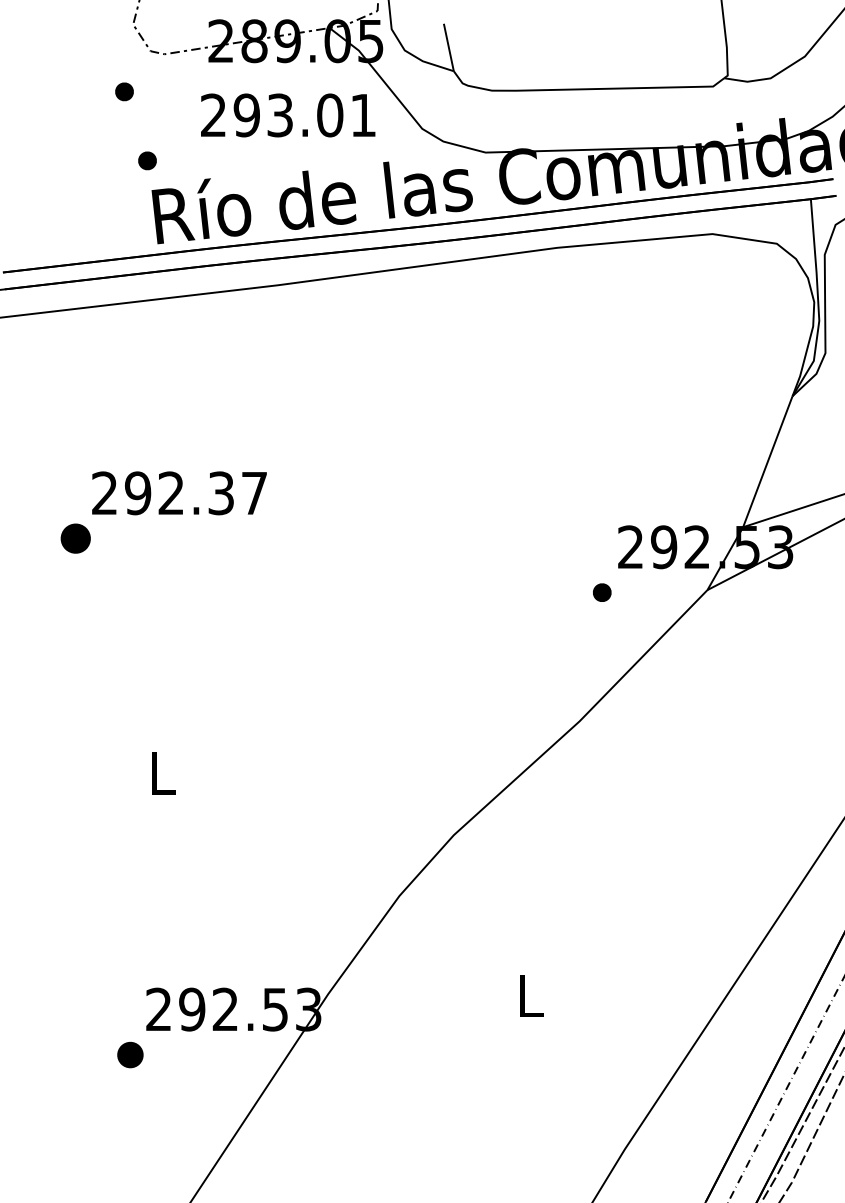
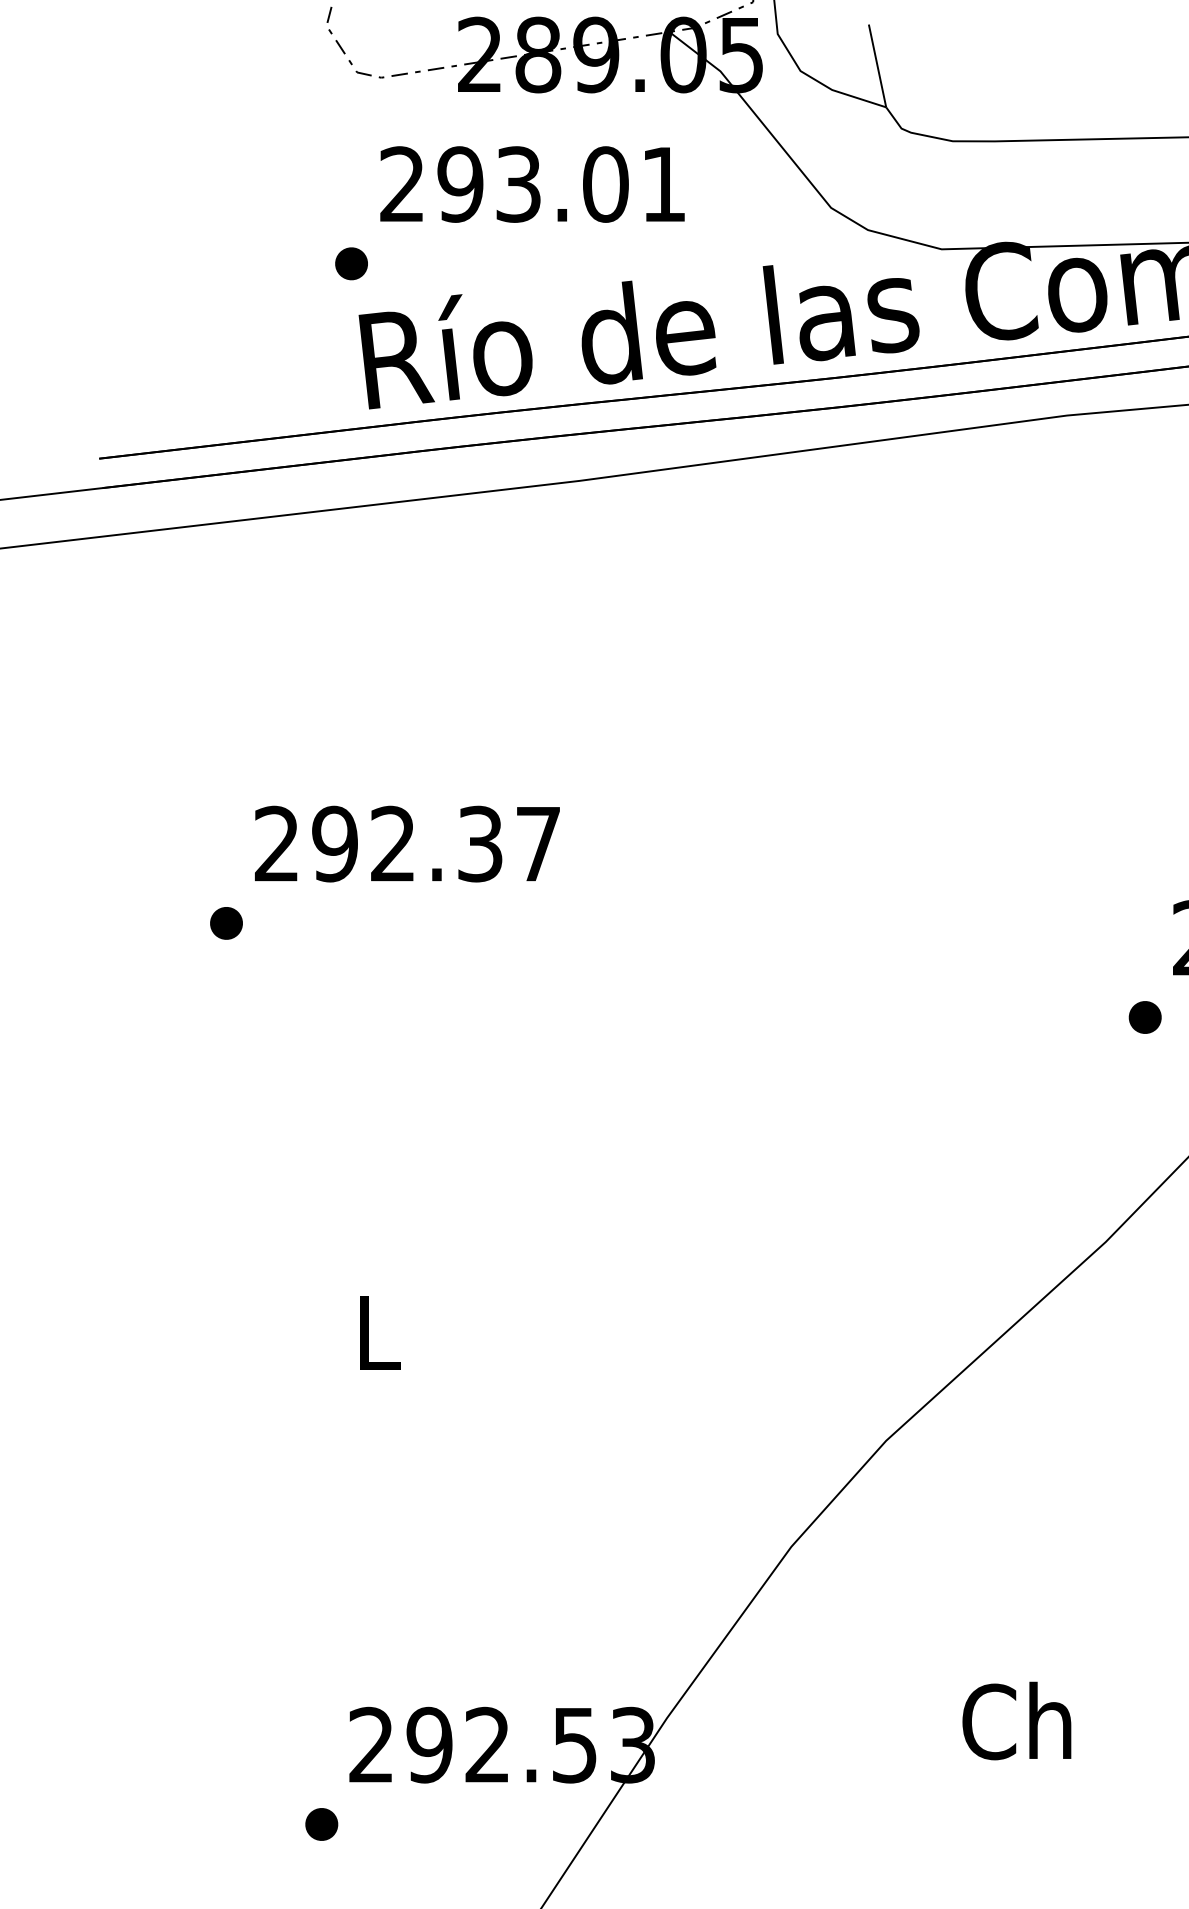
part: (124, 91) -> (311, 142), removed
text: (288, 115) -> (533, 184), moved
part: (75, 538) -> (225, 922), size x0.62
text: (528, 995) -> (1016, 1720), L -> Ch
part: (130, 1054) -> (321, 1823), size x0.71

